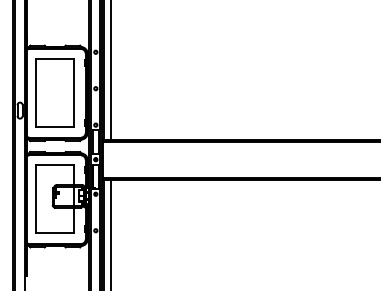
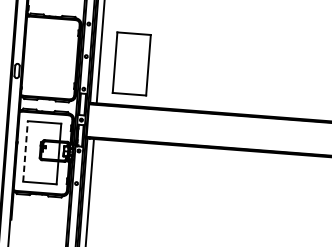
part: (54, 92) -> (131, 63), moved
line: (36, 199) -> (25, 151), solid -> dashed

